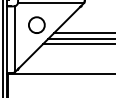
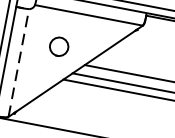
circle: (36, 24) -> (58, 45), size x0.7
line: (14, 38) -> (18, 61), solid -> dashed

